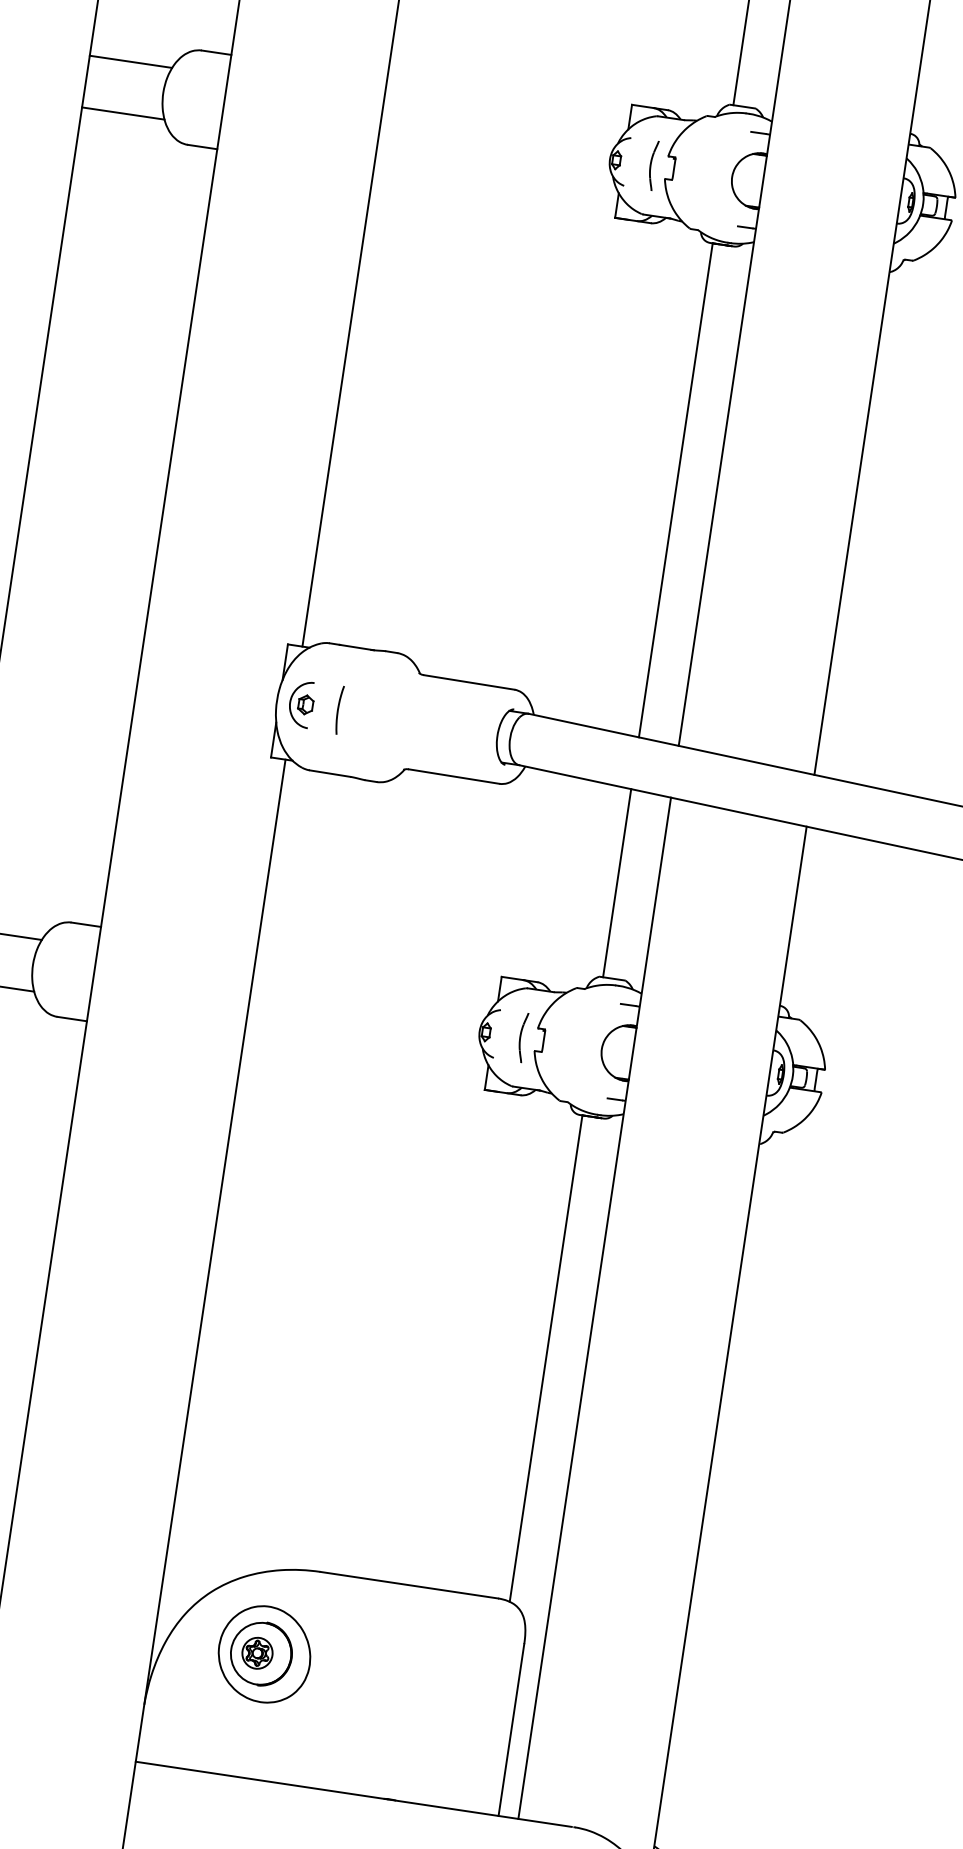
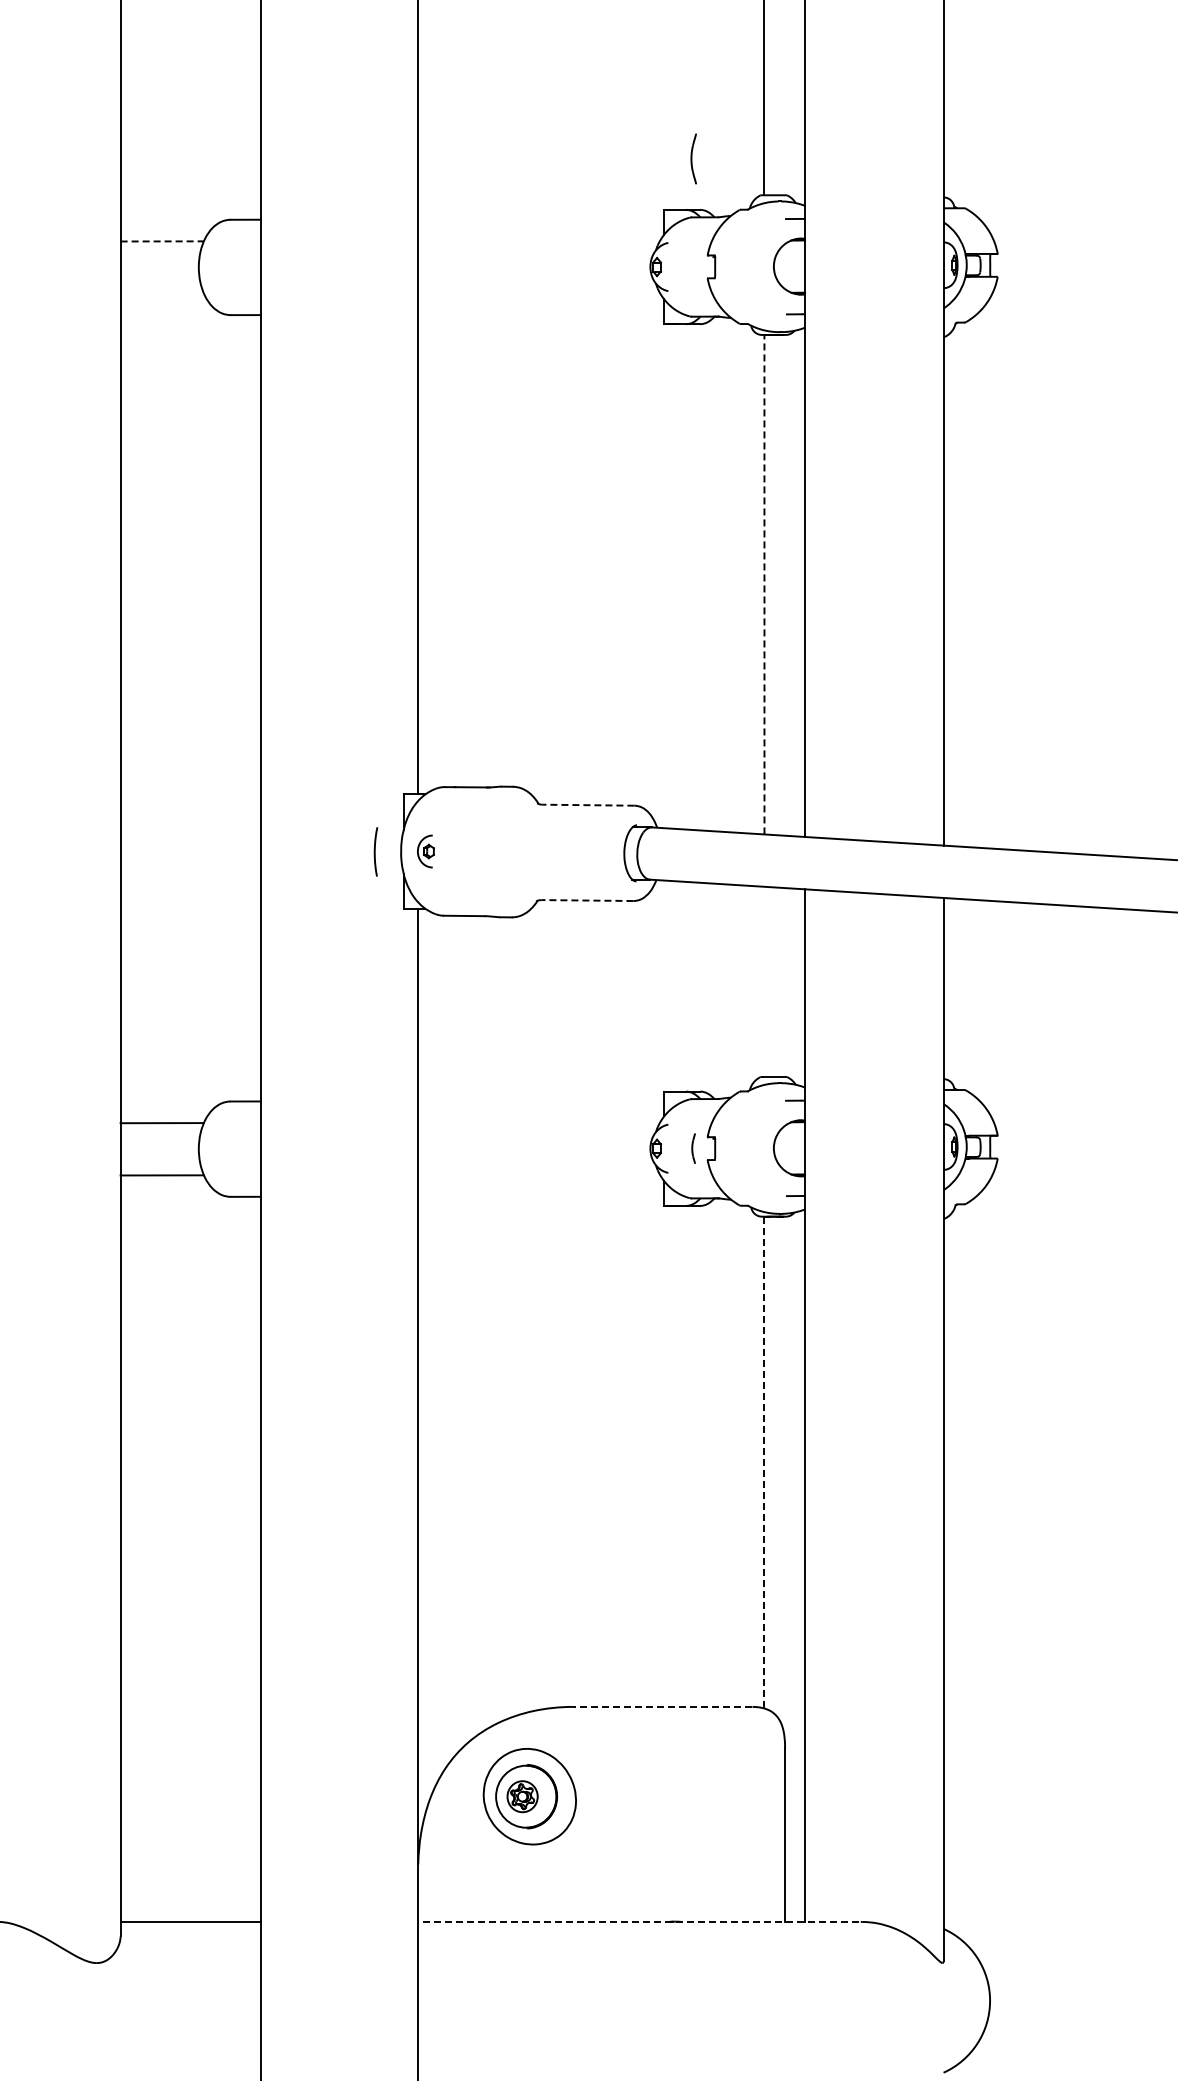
line: (131, 61) -> (162, 241), solid -> dashed
line: (122, 113) -> (161, 293), removed
part: (652, 165) -> (693, 158), moved
line: (675, 490) -> (764, 584), solid -> dashed
line: (469, 682) -> (588, 805), solid -> dashed
part: (301, 704) -> (425, 851), size x0.7
curve: (338, 709) -> (375, 851), moved
line: (454, 776) -> (587, 900), solid -> dashed
line: (617, 882) -> (764, 981), removed
part: (522, 1037) -> (693, 1148), size x0.6
line: (546, 1358) -> (764, 1462), solid -> dashed
line: (409, 1584) -> (662, 1706), solid -> dashed
line: (353, 1793) -> (638, 1921), solid -> dashed

